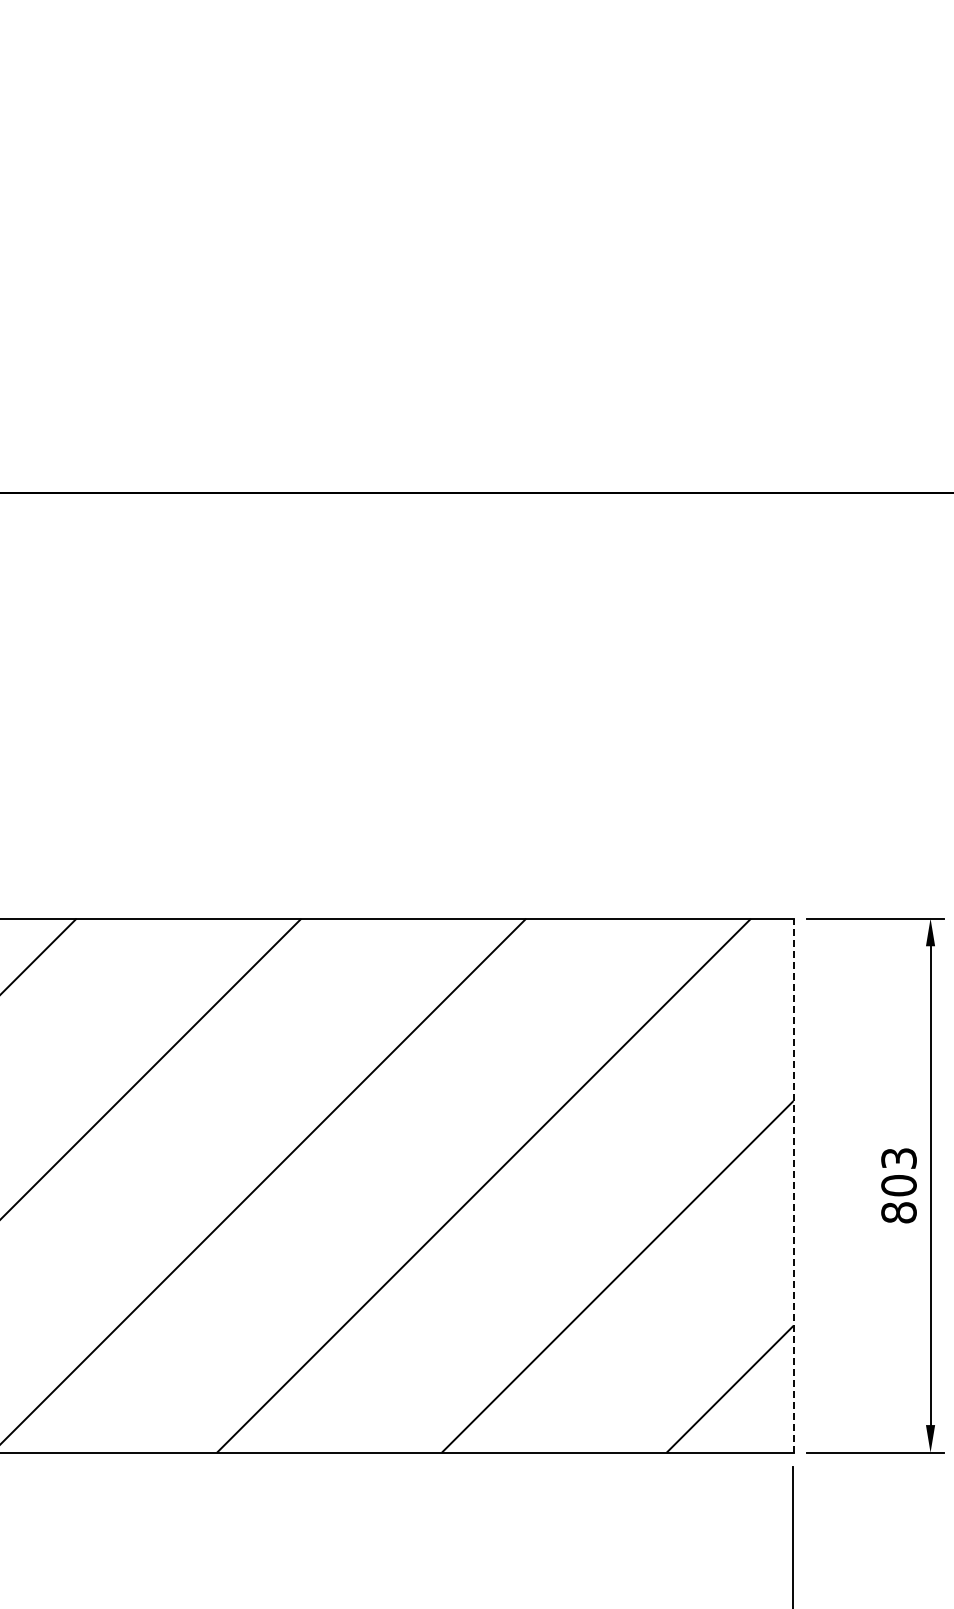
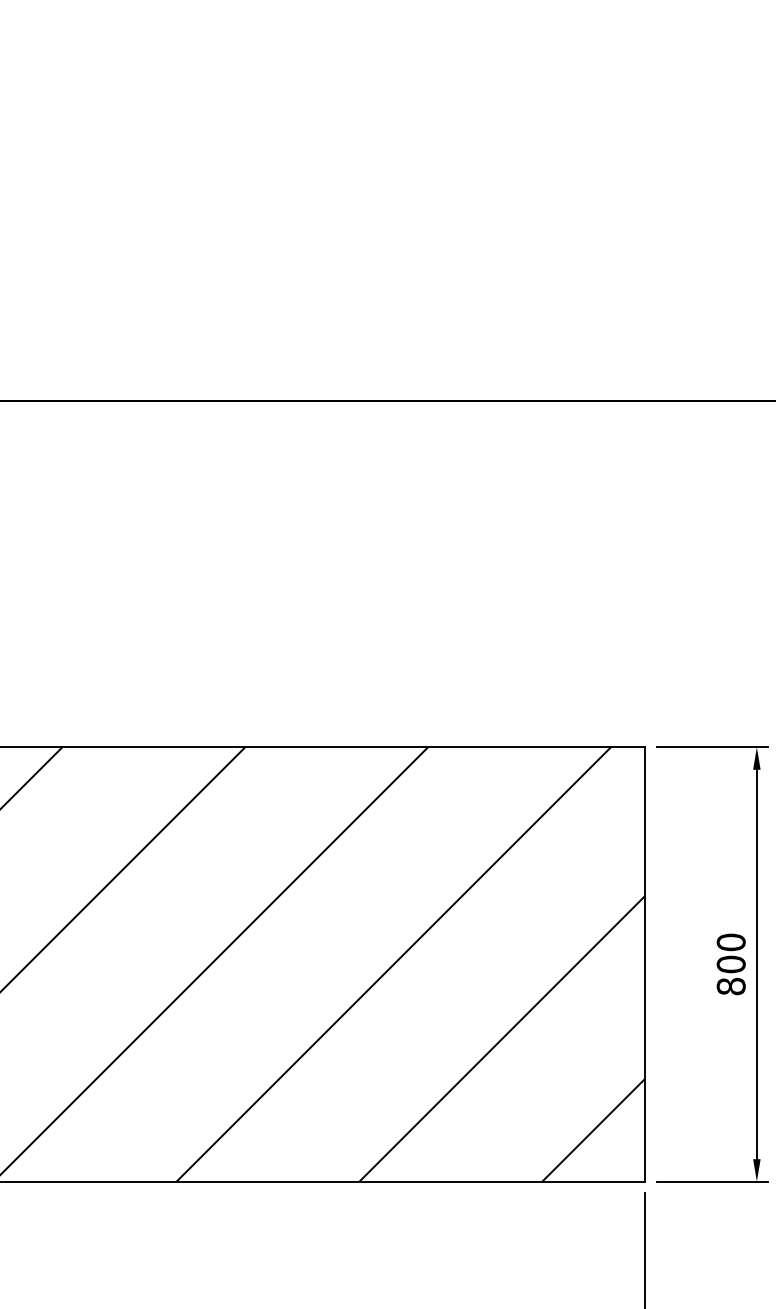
text: (898, 1158) -> (730, 942), 803 -> 800
line: (793, 1185) -> (645, 964), dashed -> solid

